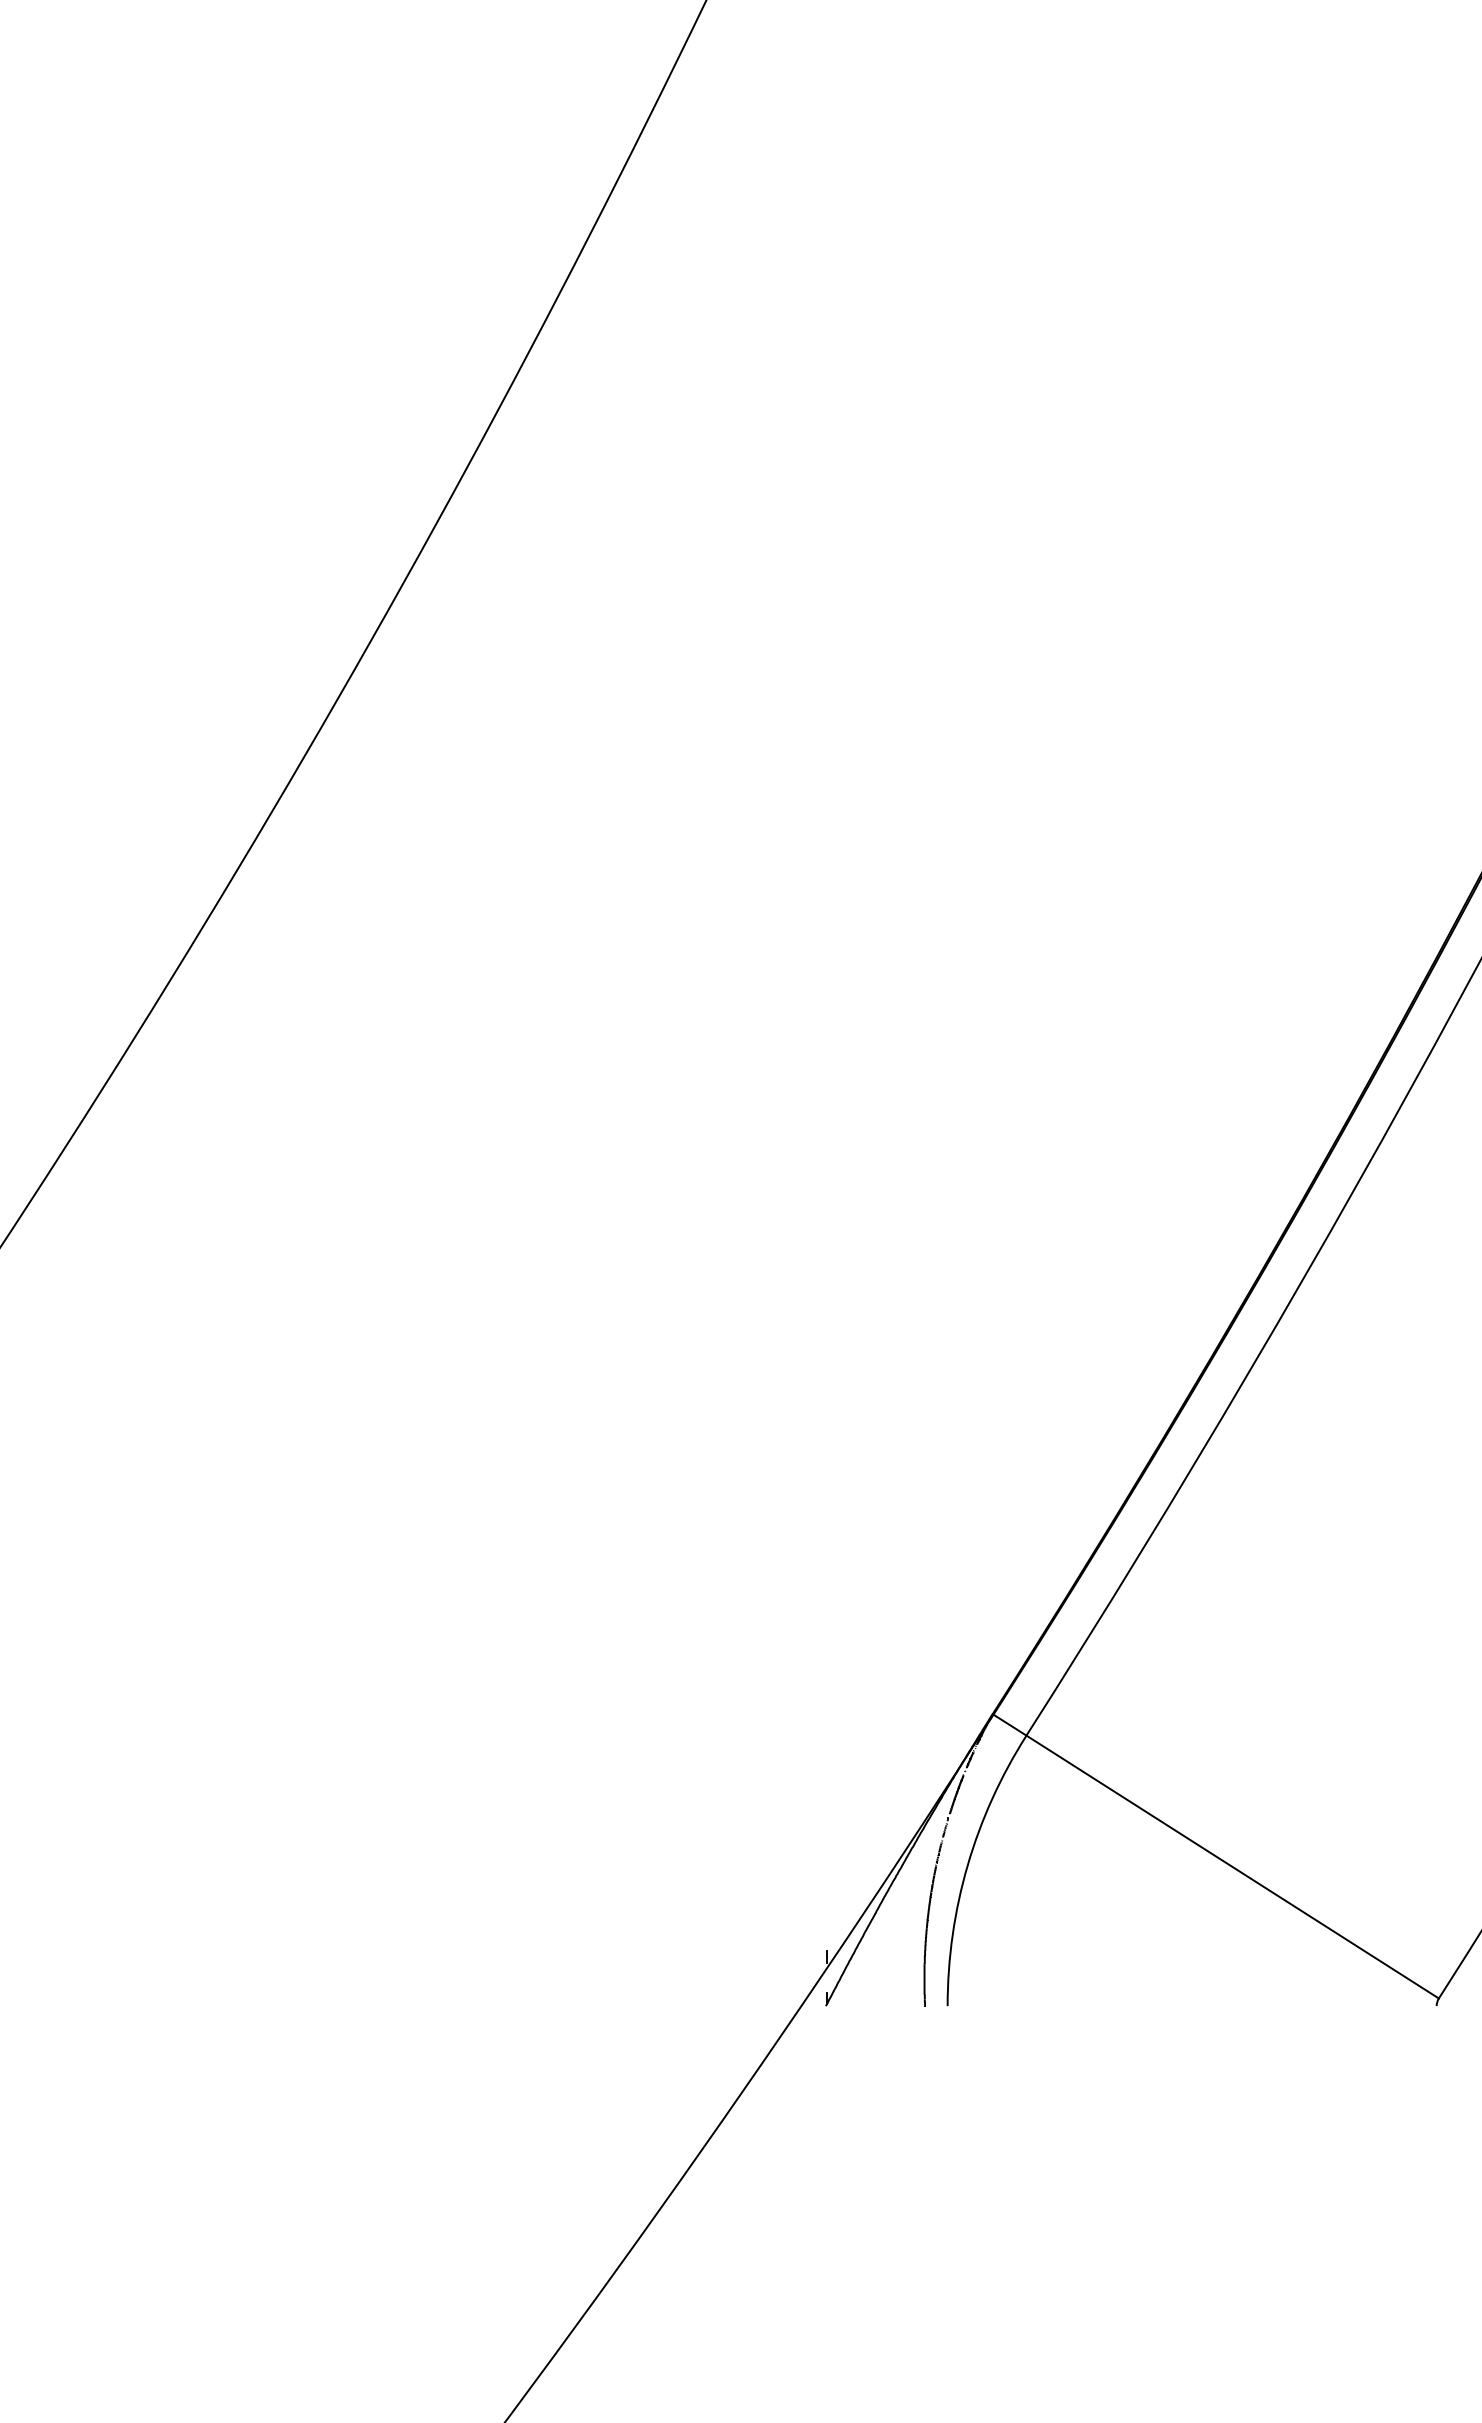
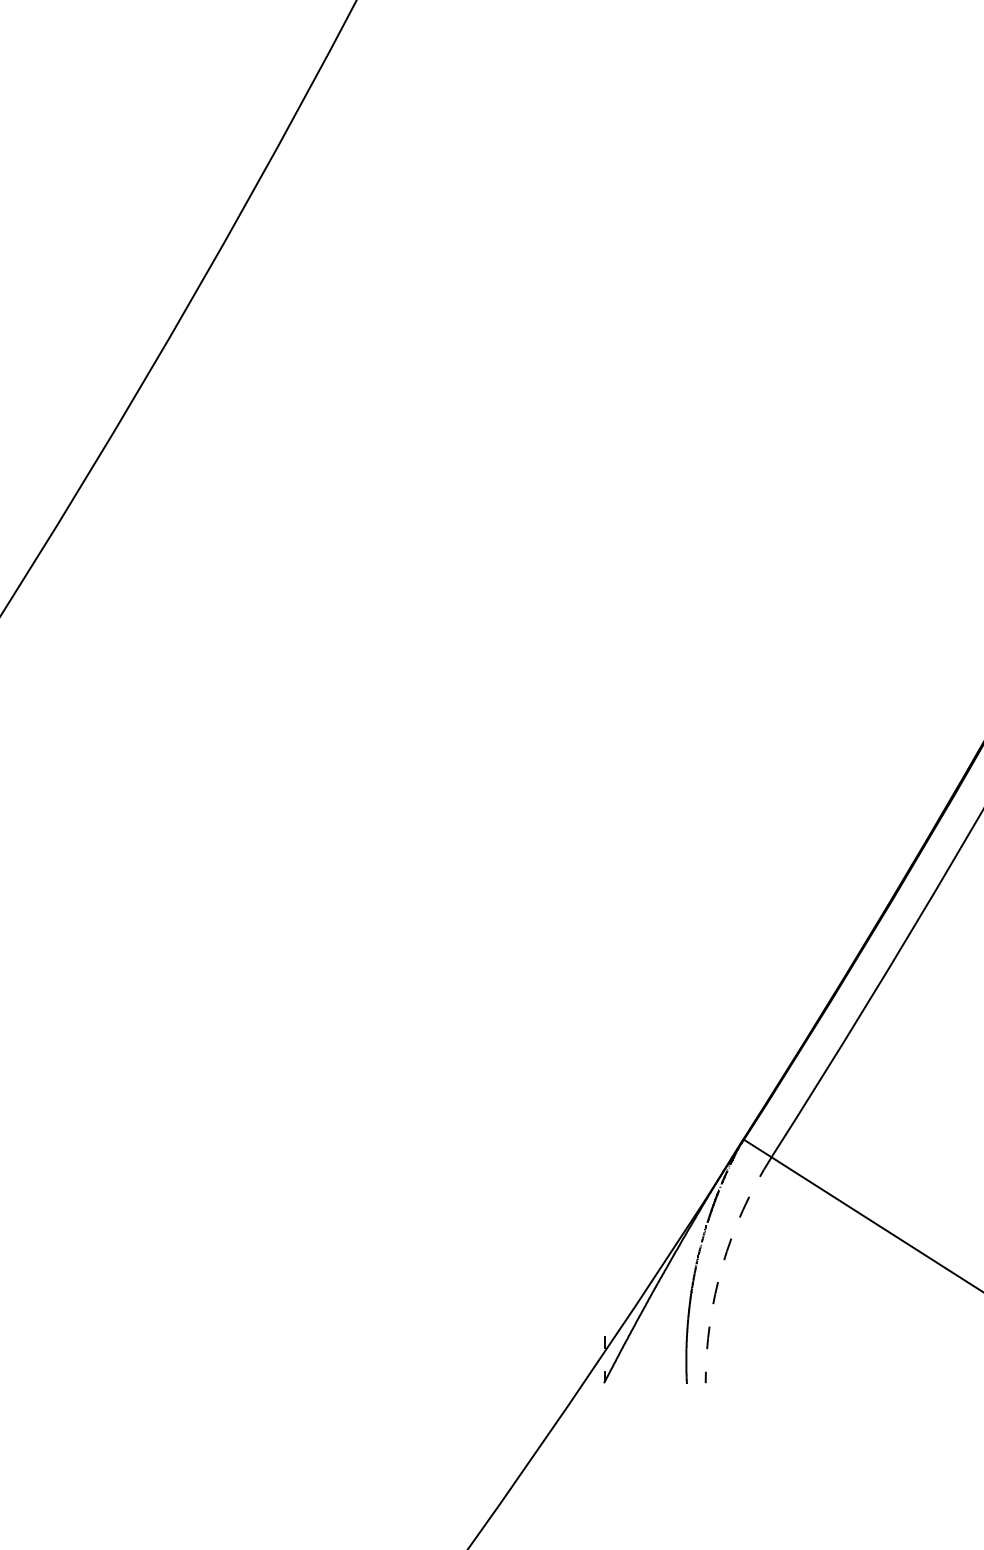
arc: (967, 1865) -> (722, 1265), solid -> dashed

